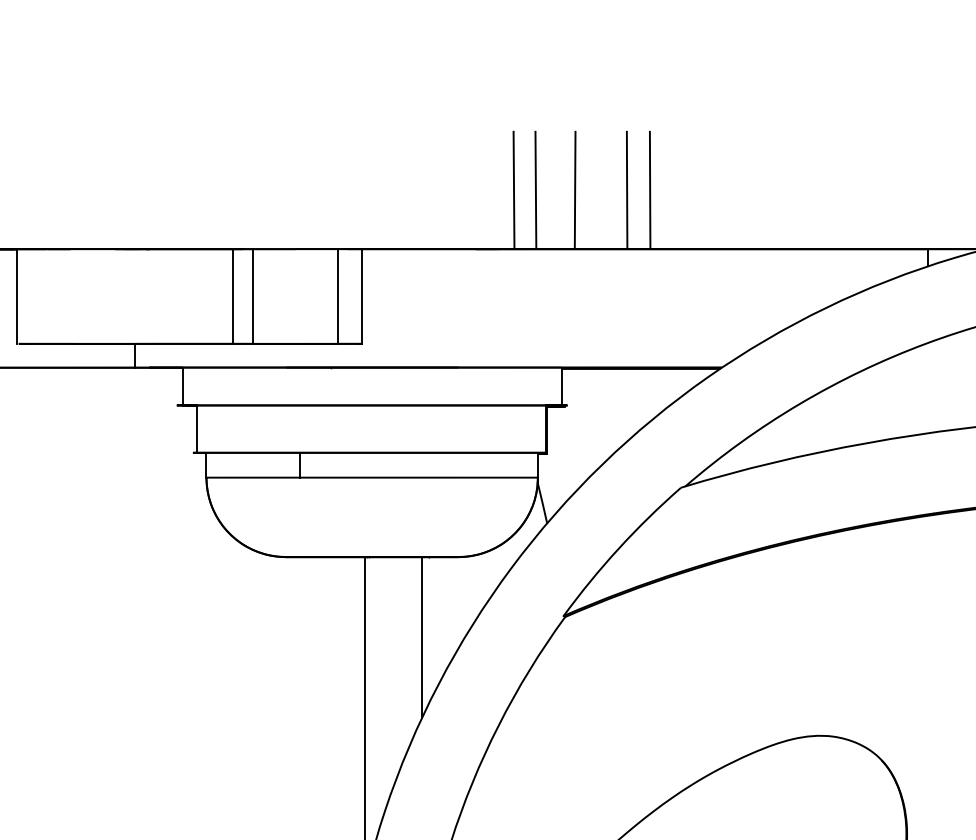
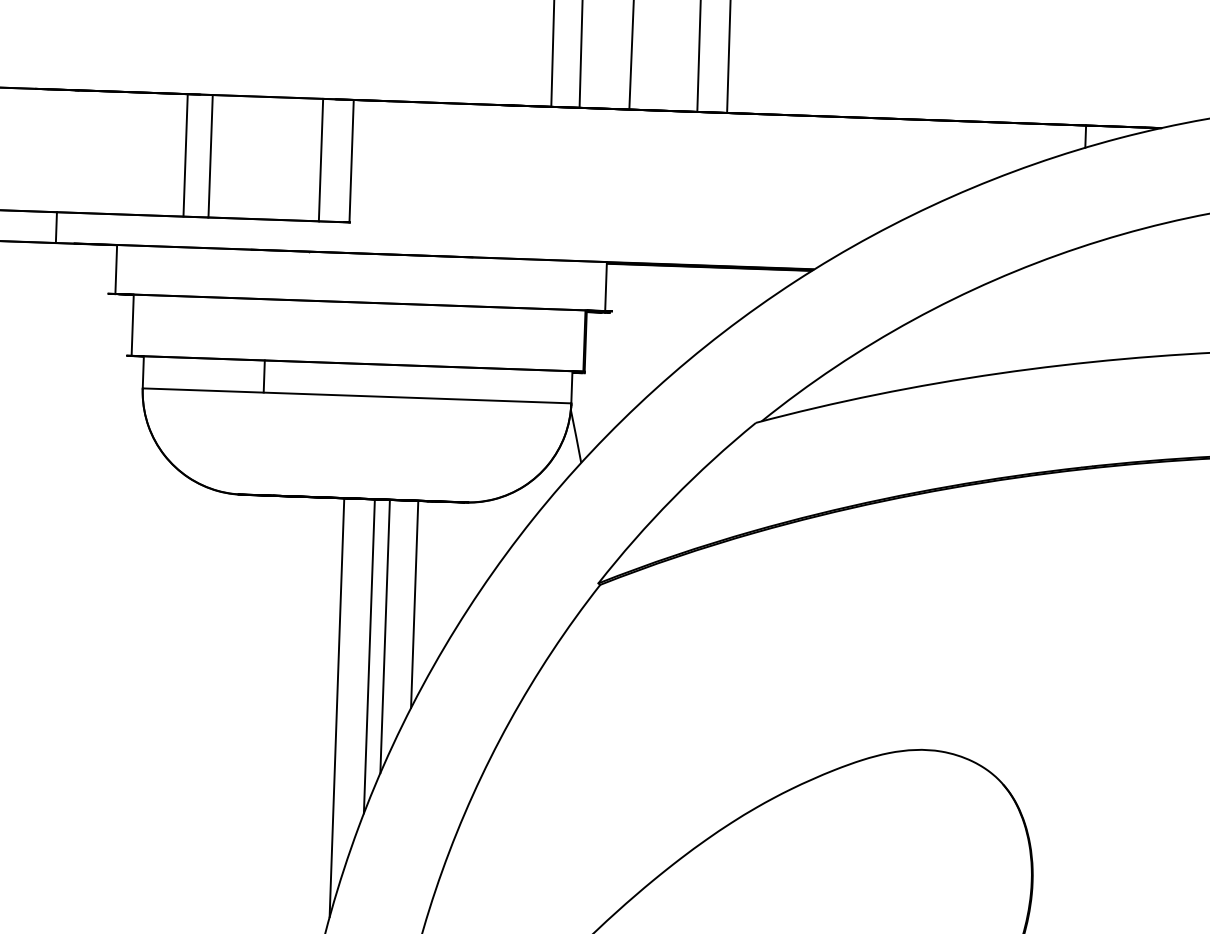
line: (400, 662) -> (385, 636), added
line: (388, 678) -> (369, 656), added

